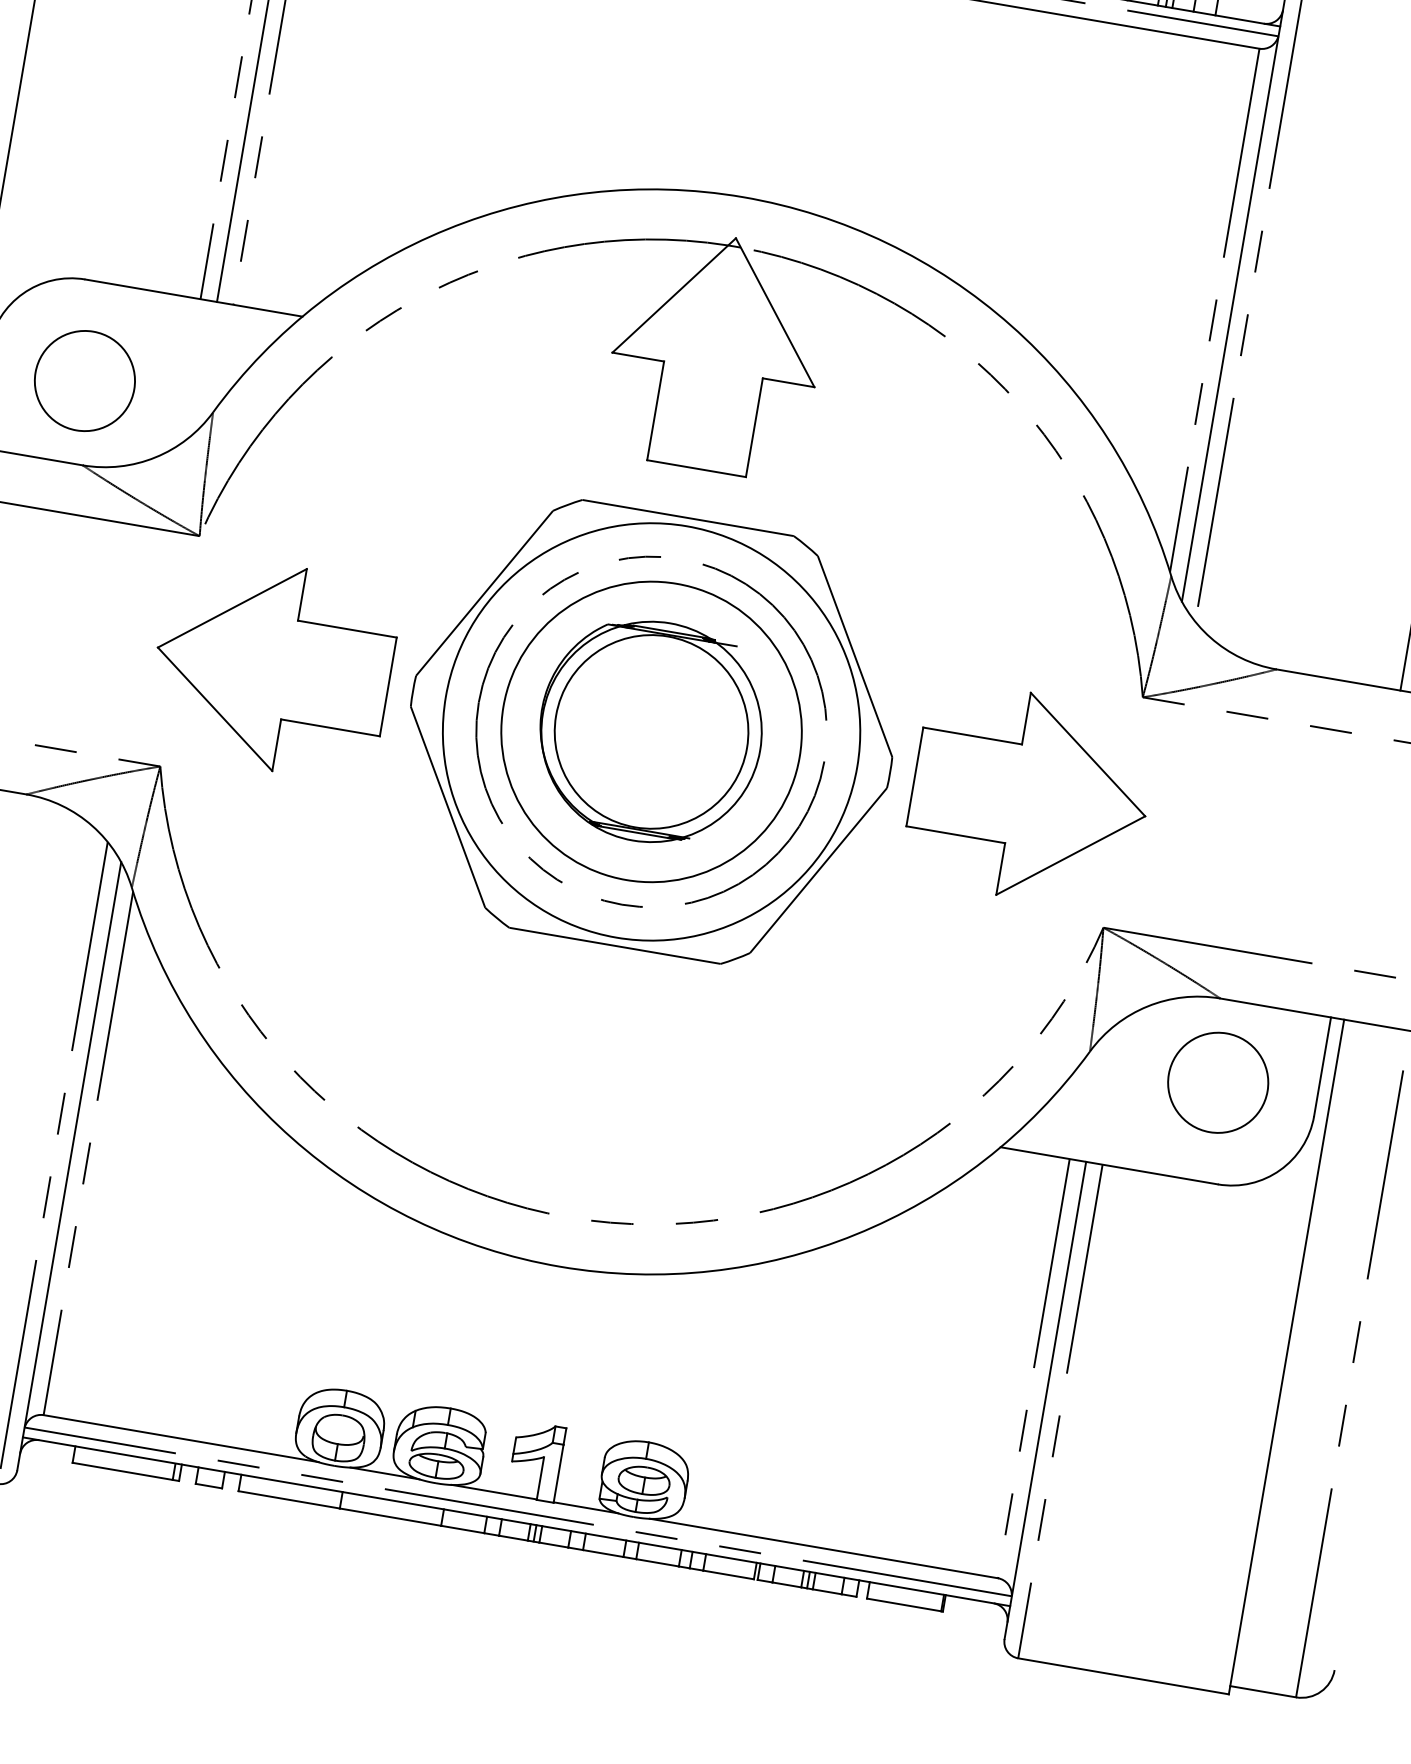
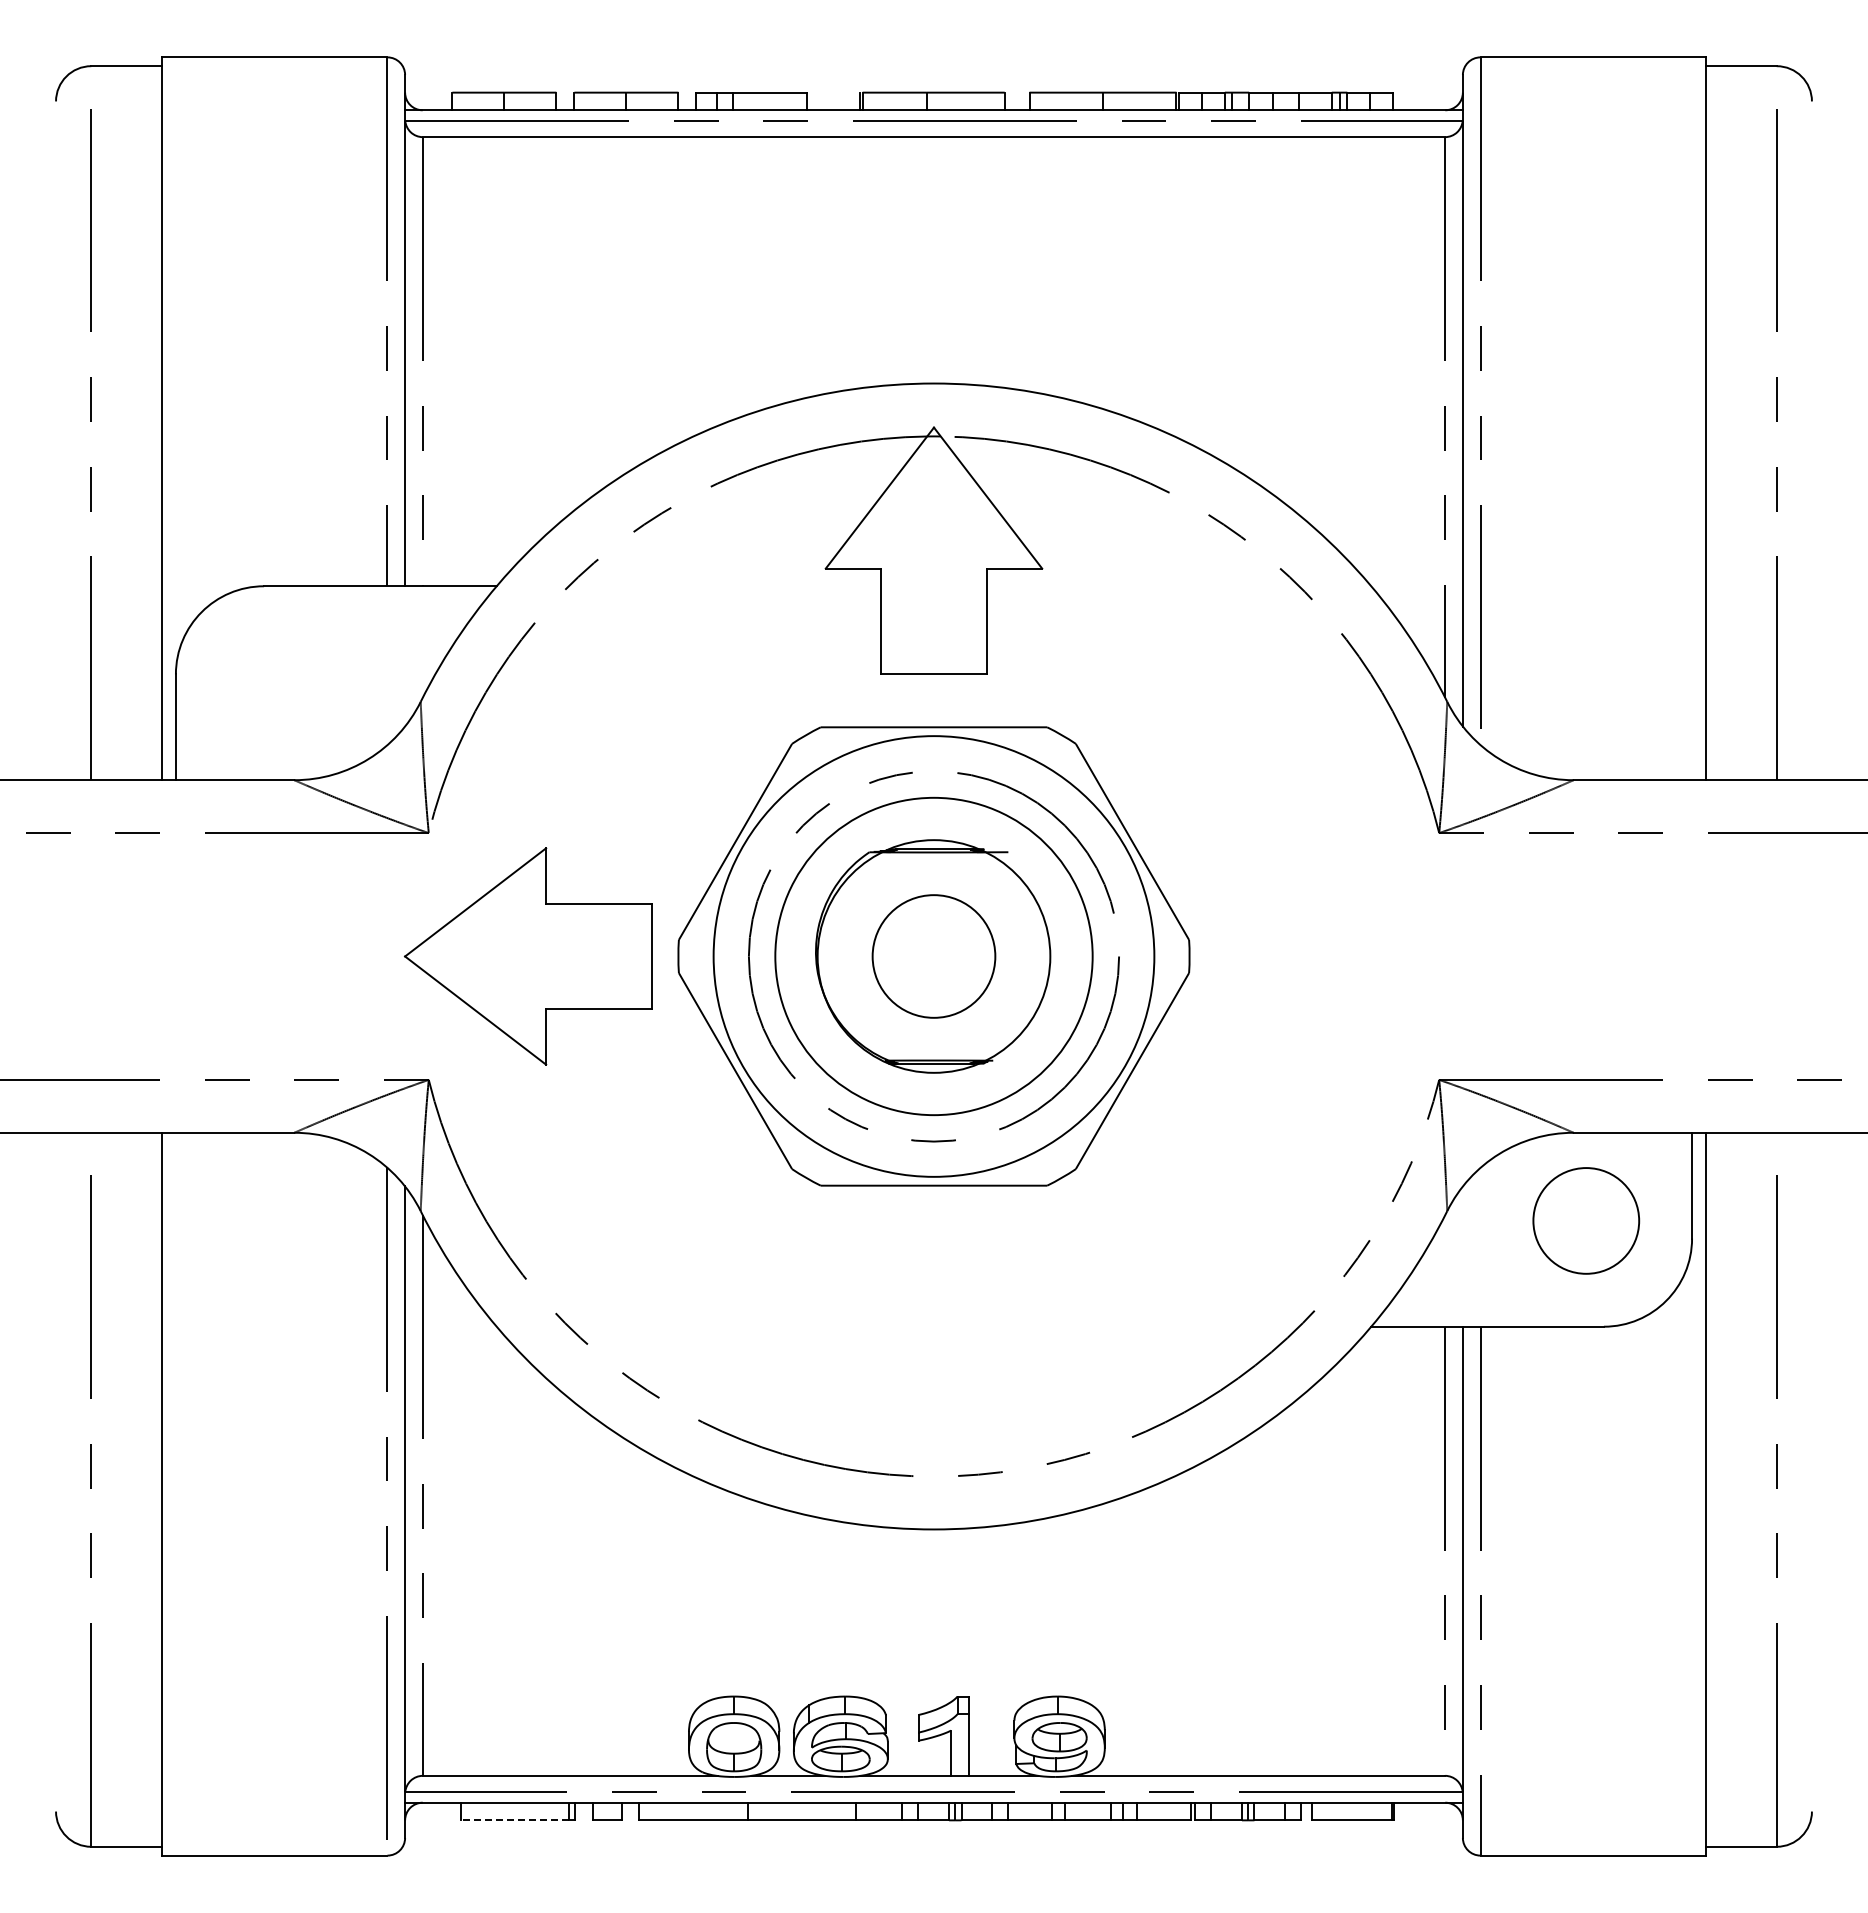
circle: (84, 380) -> (281, 691), removed
circle: (651, 731) -> (933, 956), size x0.6
part: (1030, 796) -> (1339, 956), removed
line: (123, 1471) -> (515, 1820), solid -> dashed

